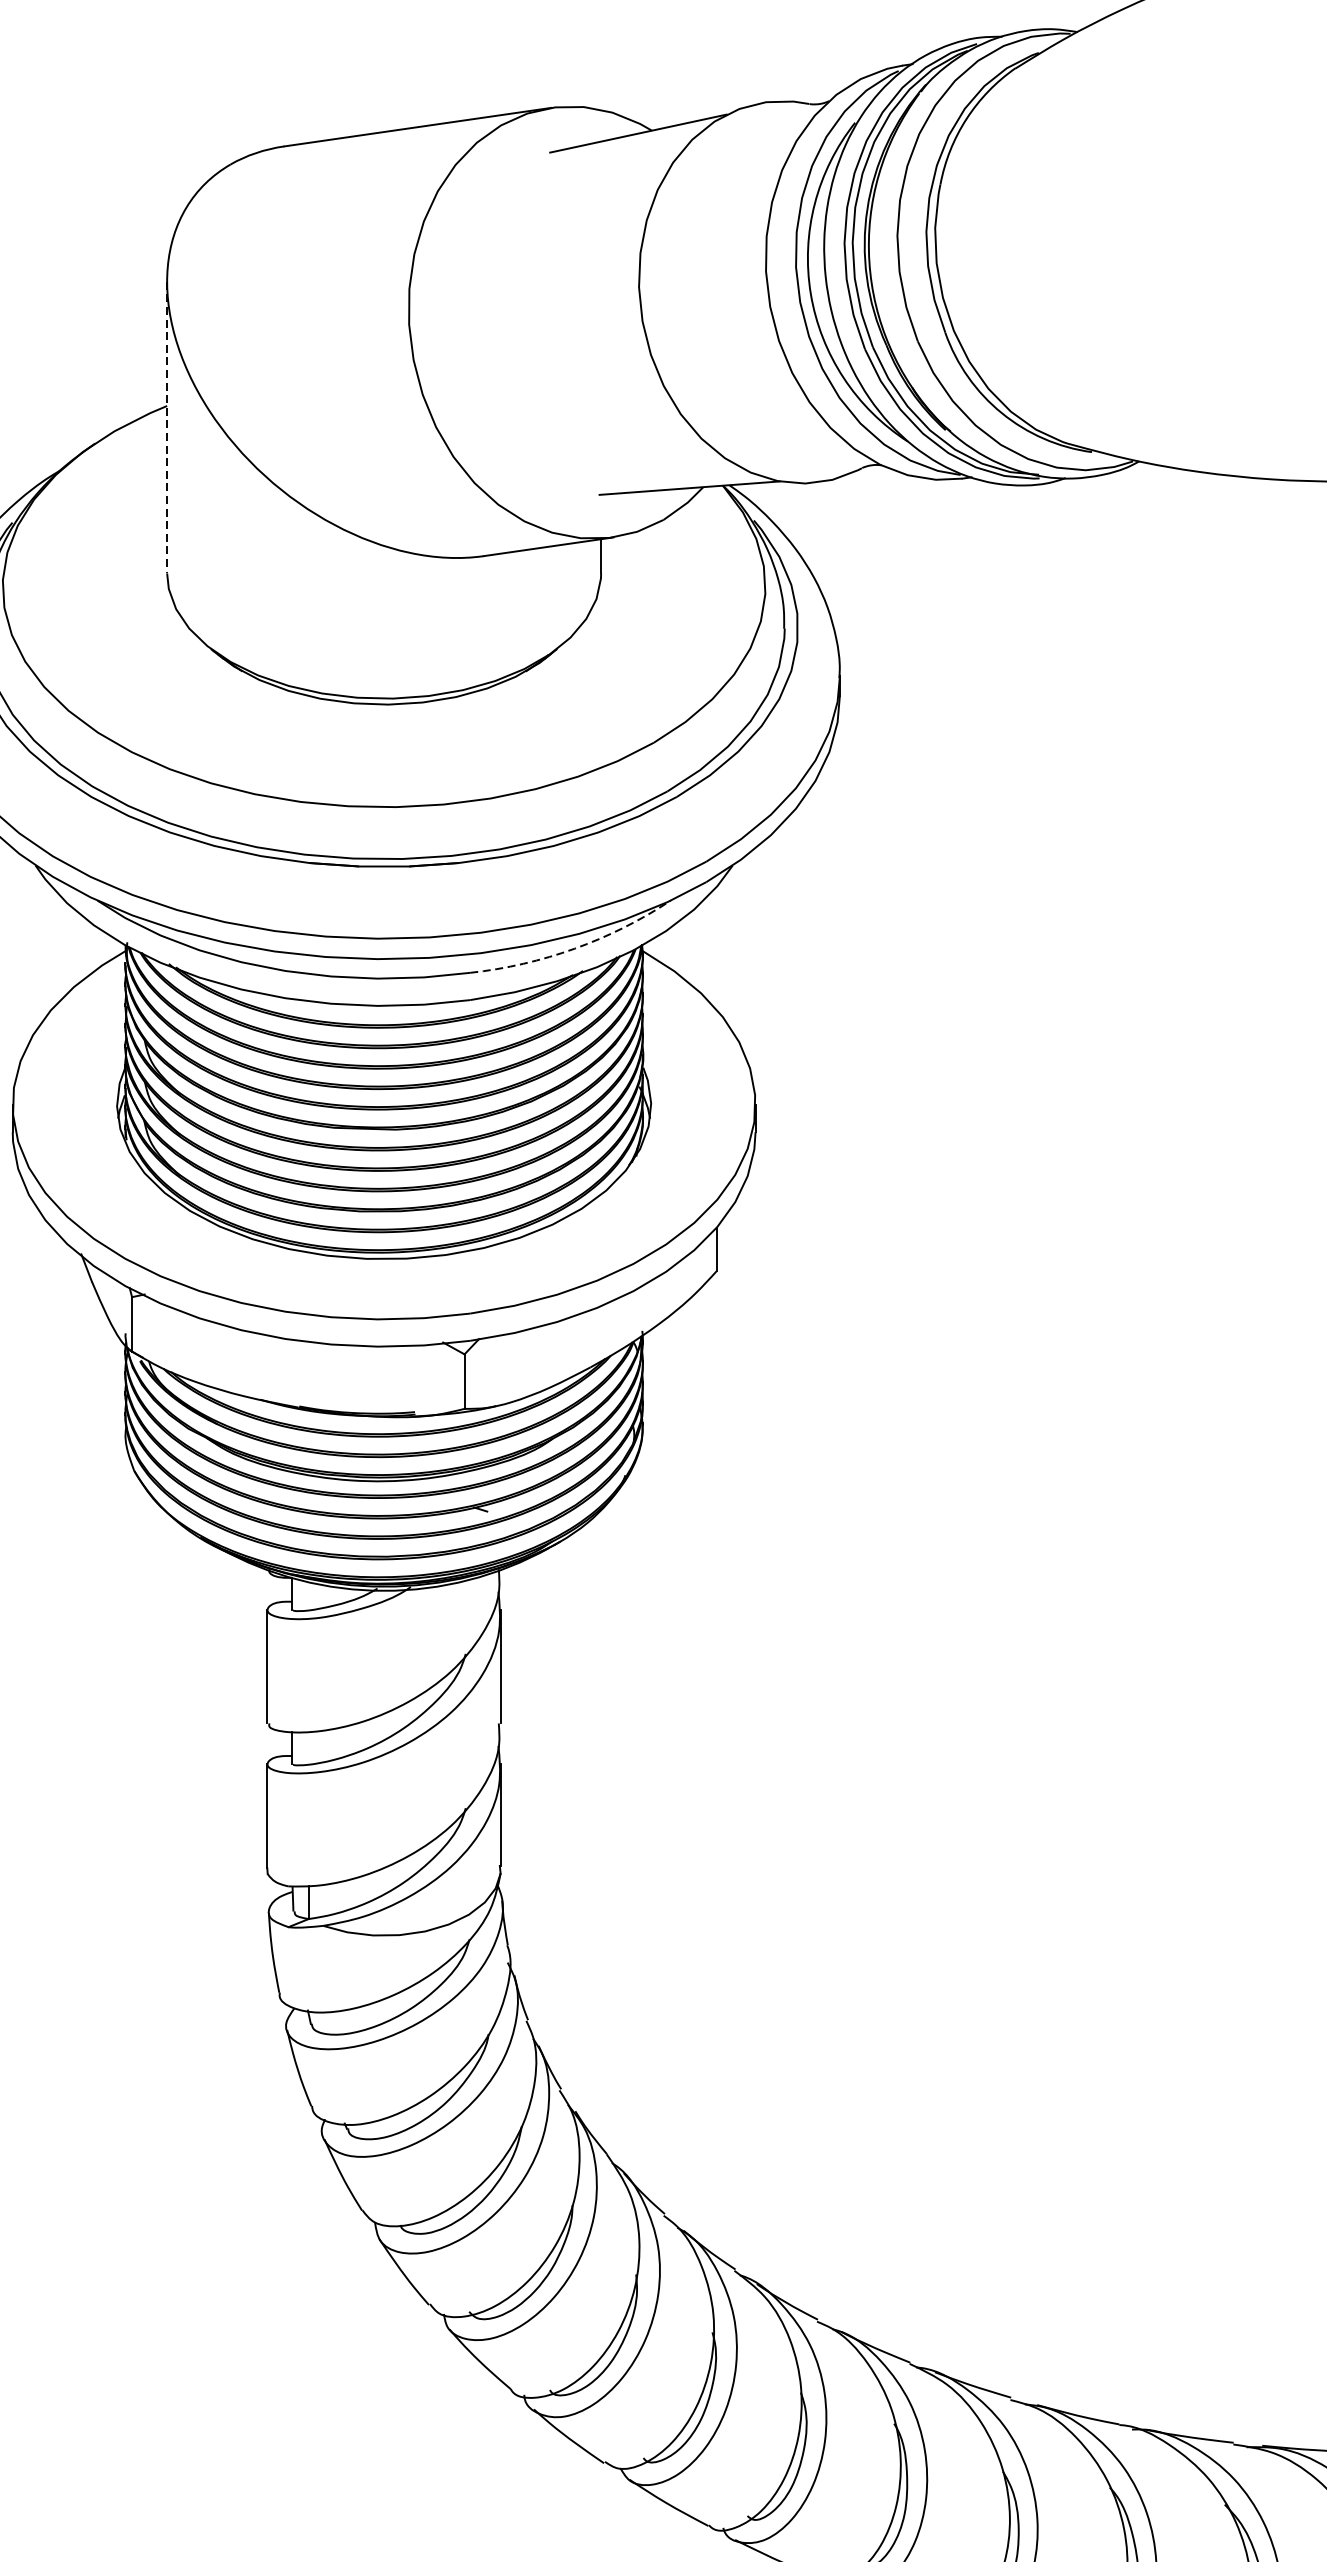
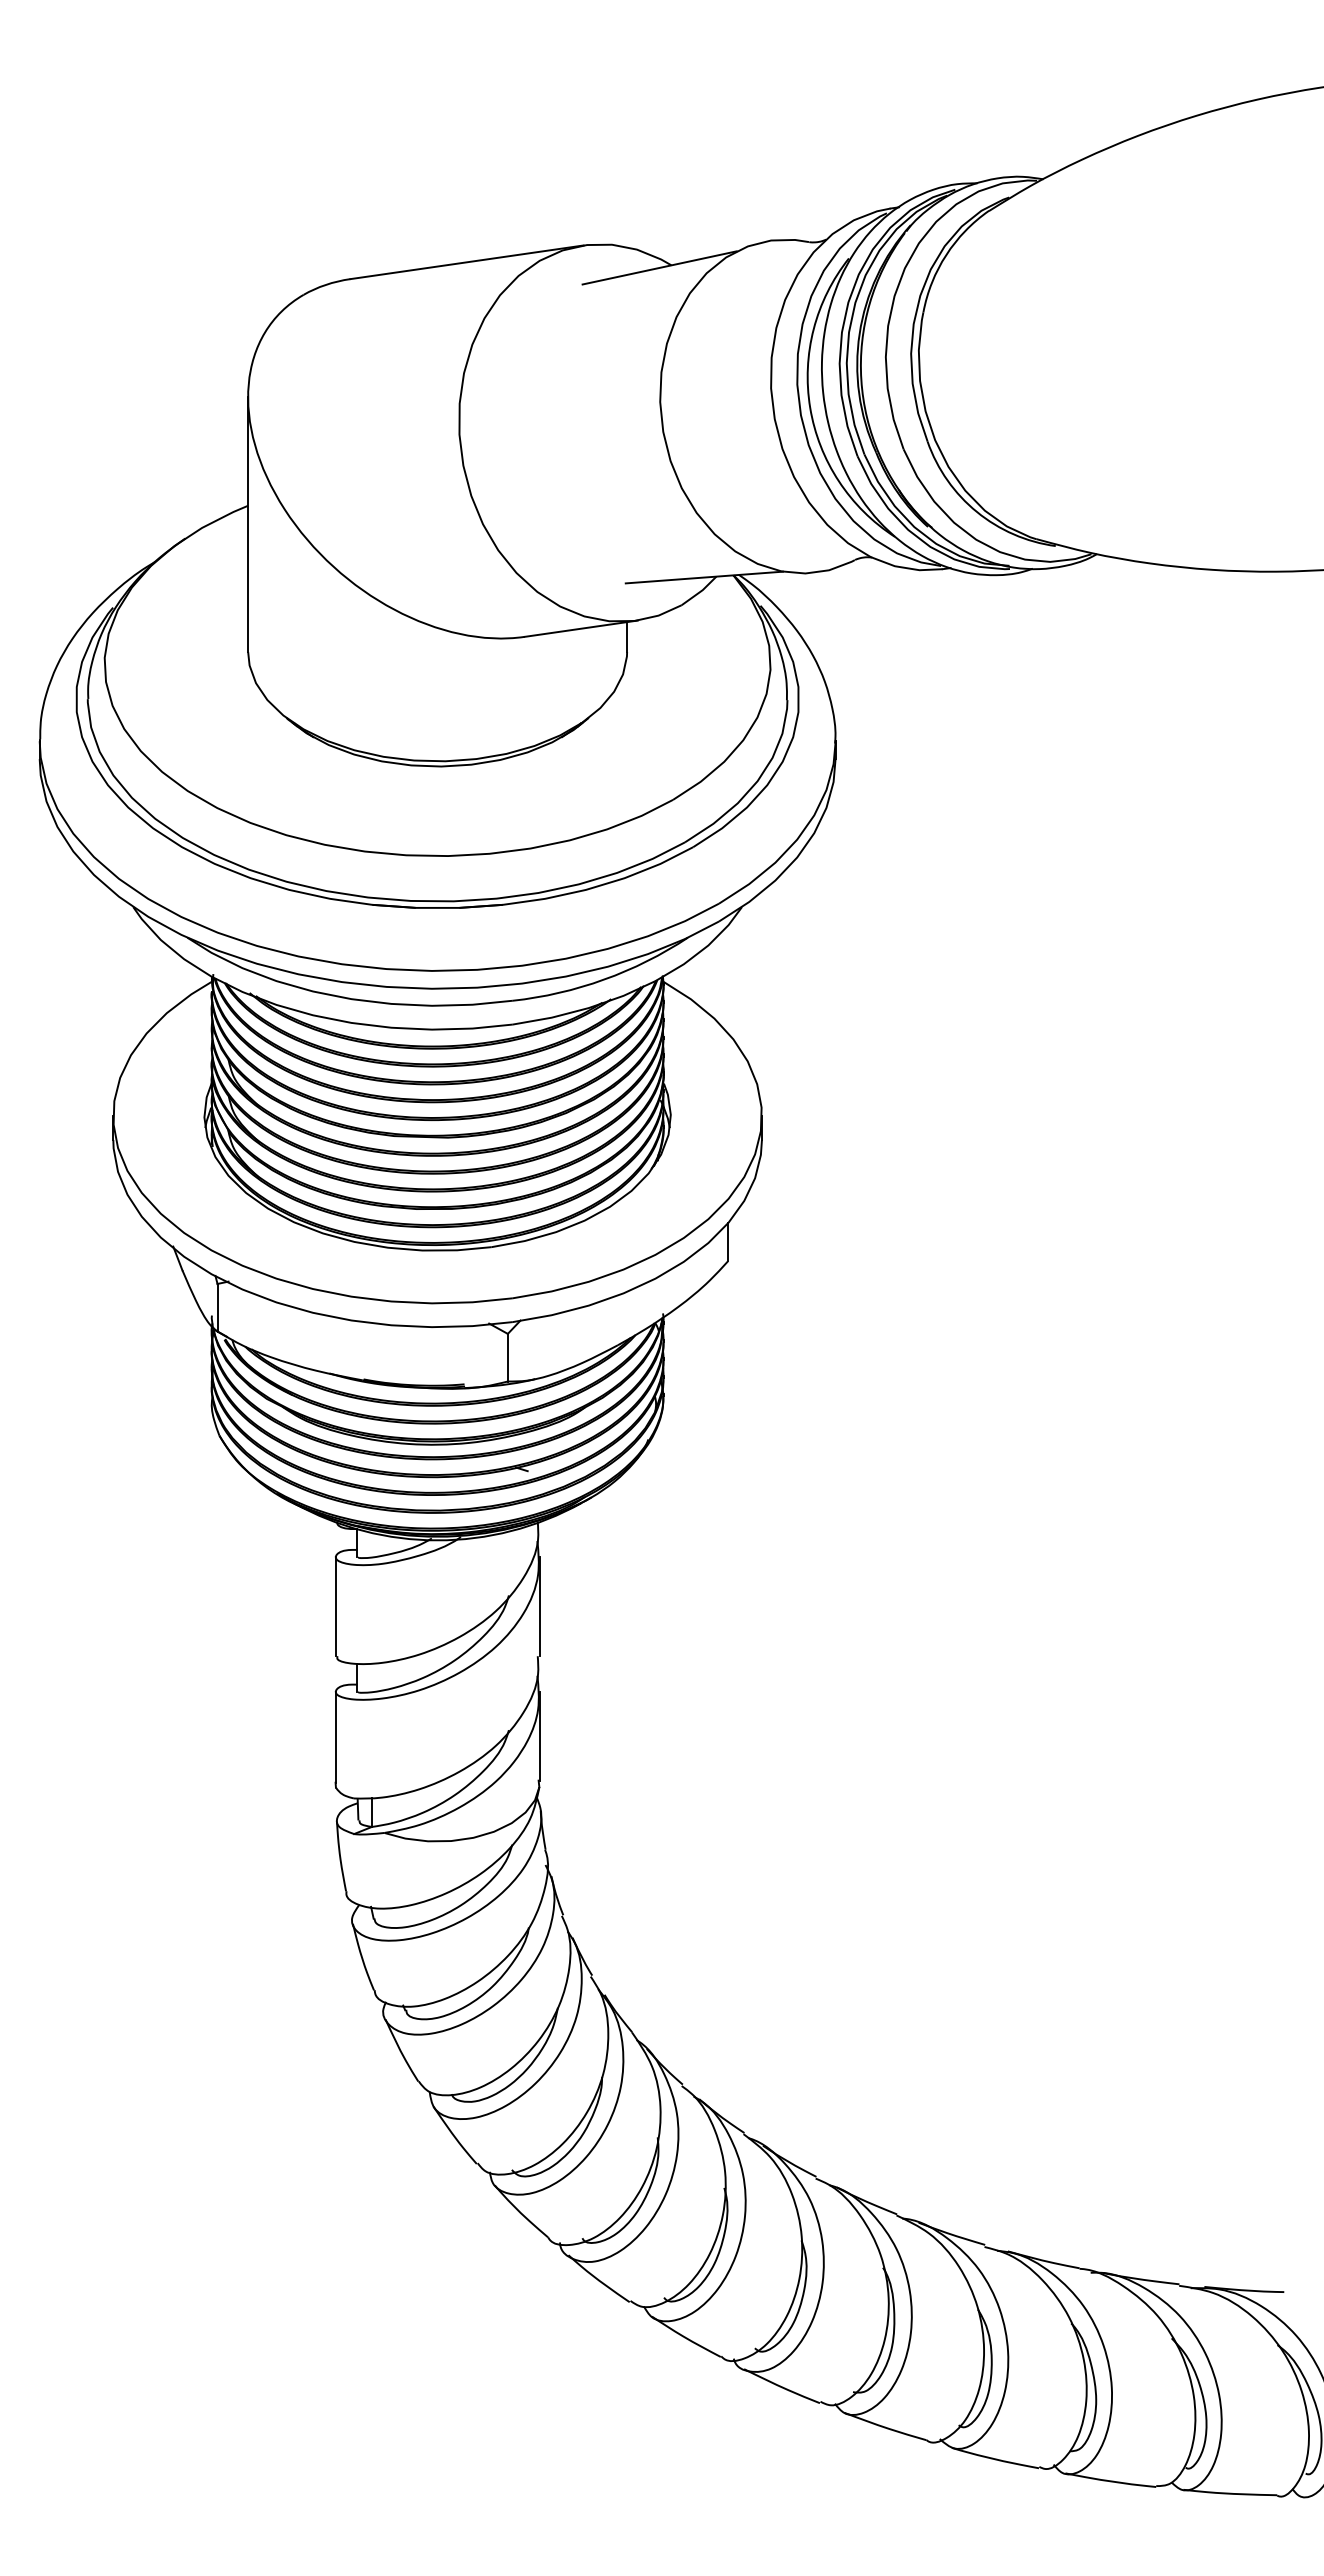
line: (167, 428) -> (248, 525), dashed -> solid
arc: (575, 948) -> (604, 979), dashed -> solid

